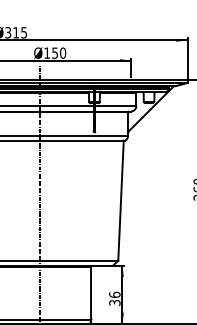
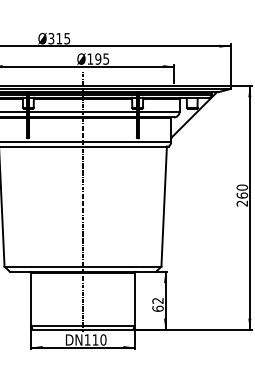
text: (59, 52) -> (102, 58), 150 -> 195
text: (114, 298) -> (157, 304), 36 -> 62

